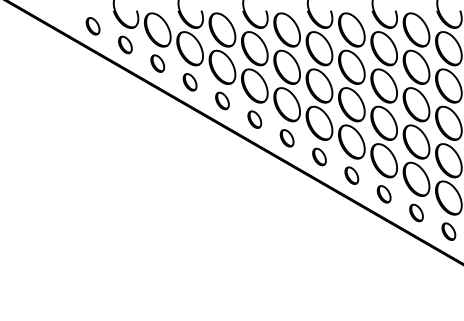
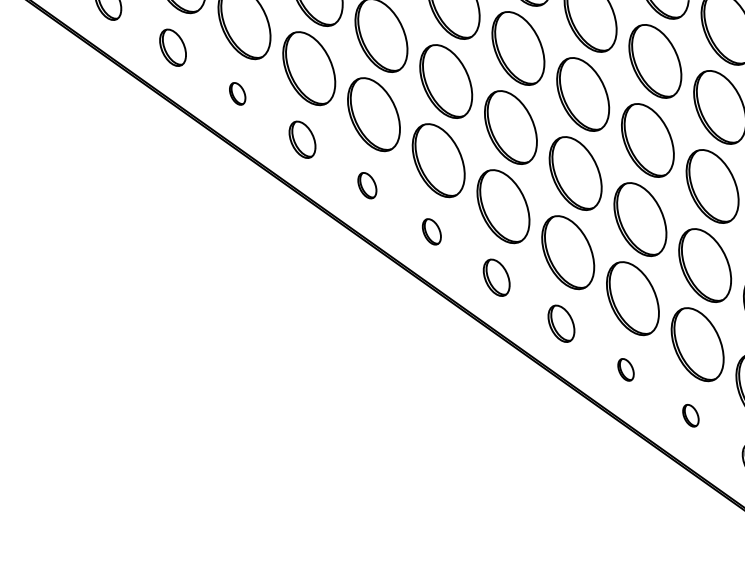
part: (189, 82) -> (236, 94), size x0.6
part: (254, 119) -> (366, 185), size x0.7
part: (286, 138) -> (430, 231), size x0.7
part: (383, 194) -> (624, 369), size x0.6
part: (416, 212) -> (690, 414), size x0.6

